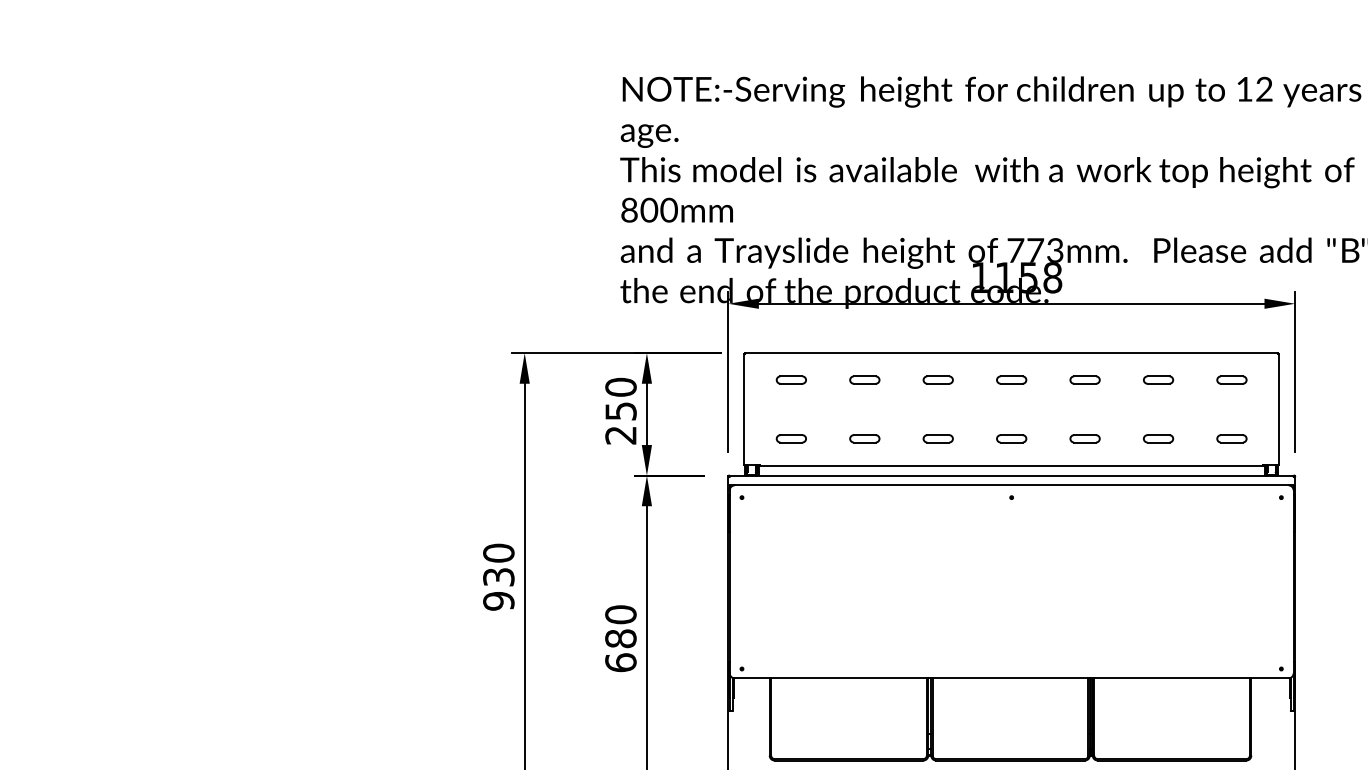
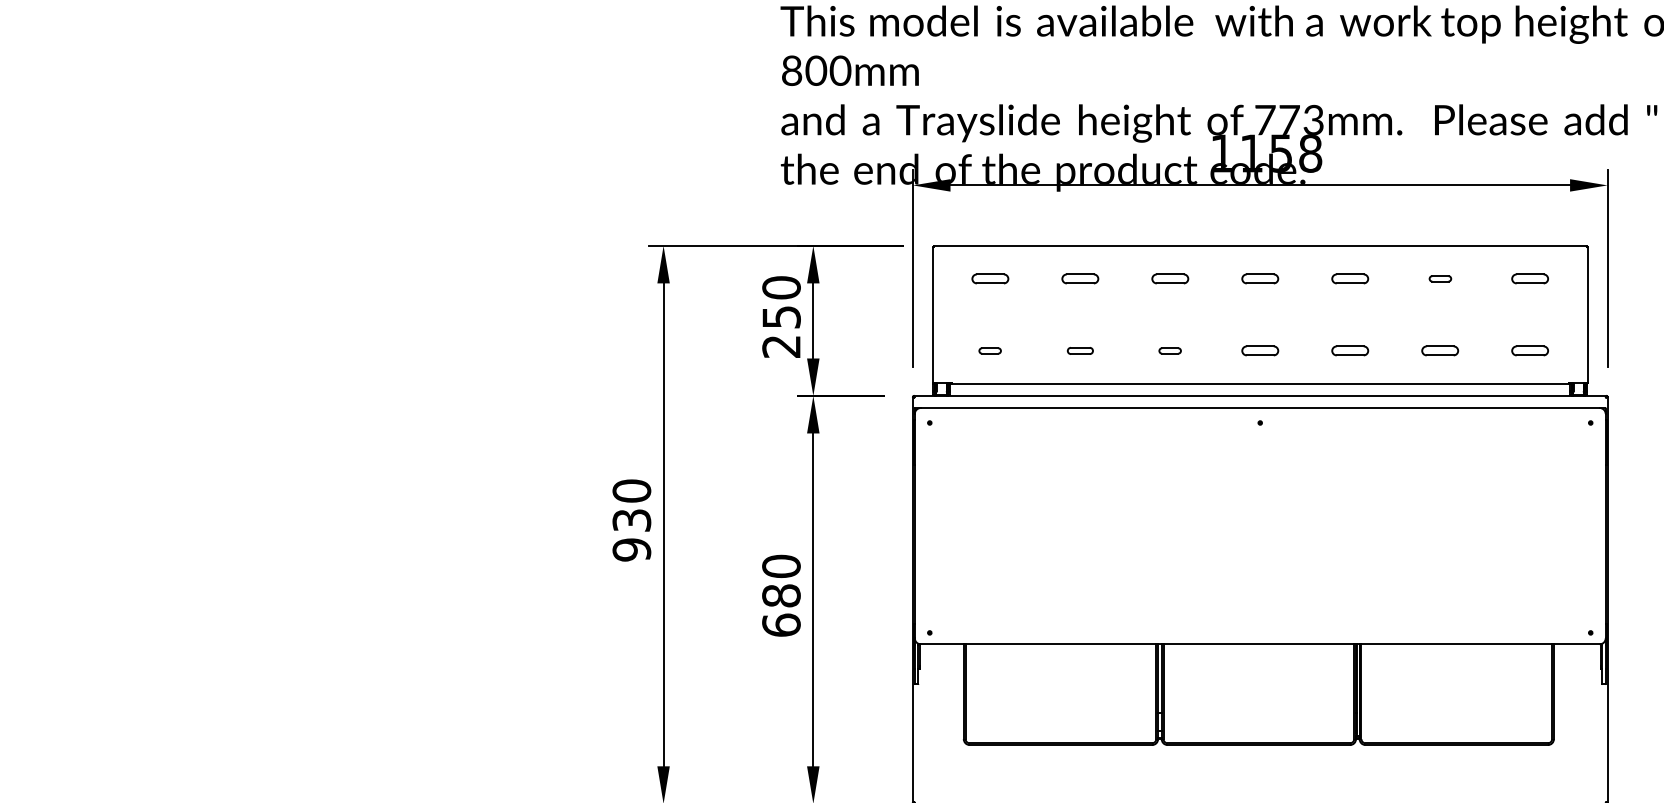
part: (1158, 379) -> (1440, 278), size x0.6
part: (790, 438) -> (989, 350), size x0.6
part: (864, 438) -> (1079, 350), size x0.7
part: (937, 438) -> (1169, 350), size x0.6

